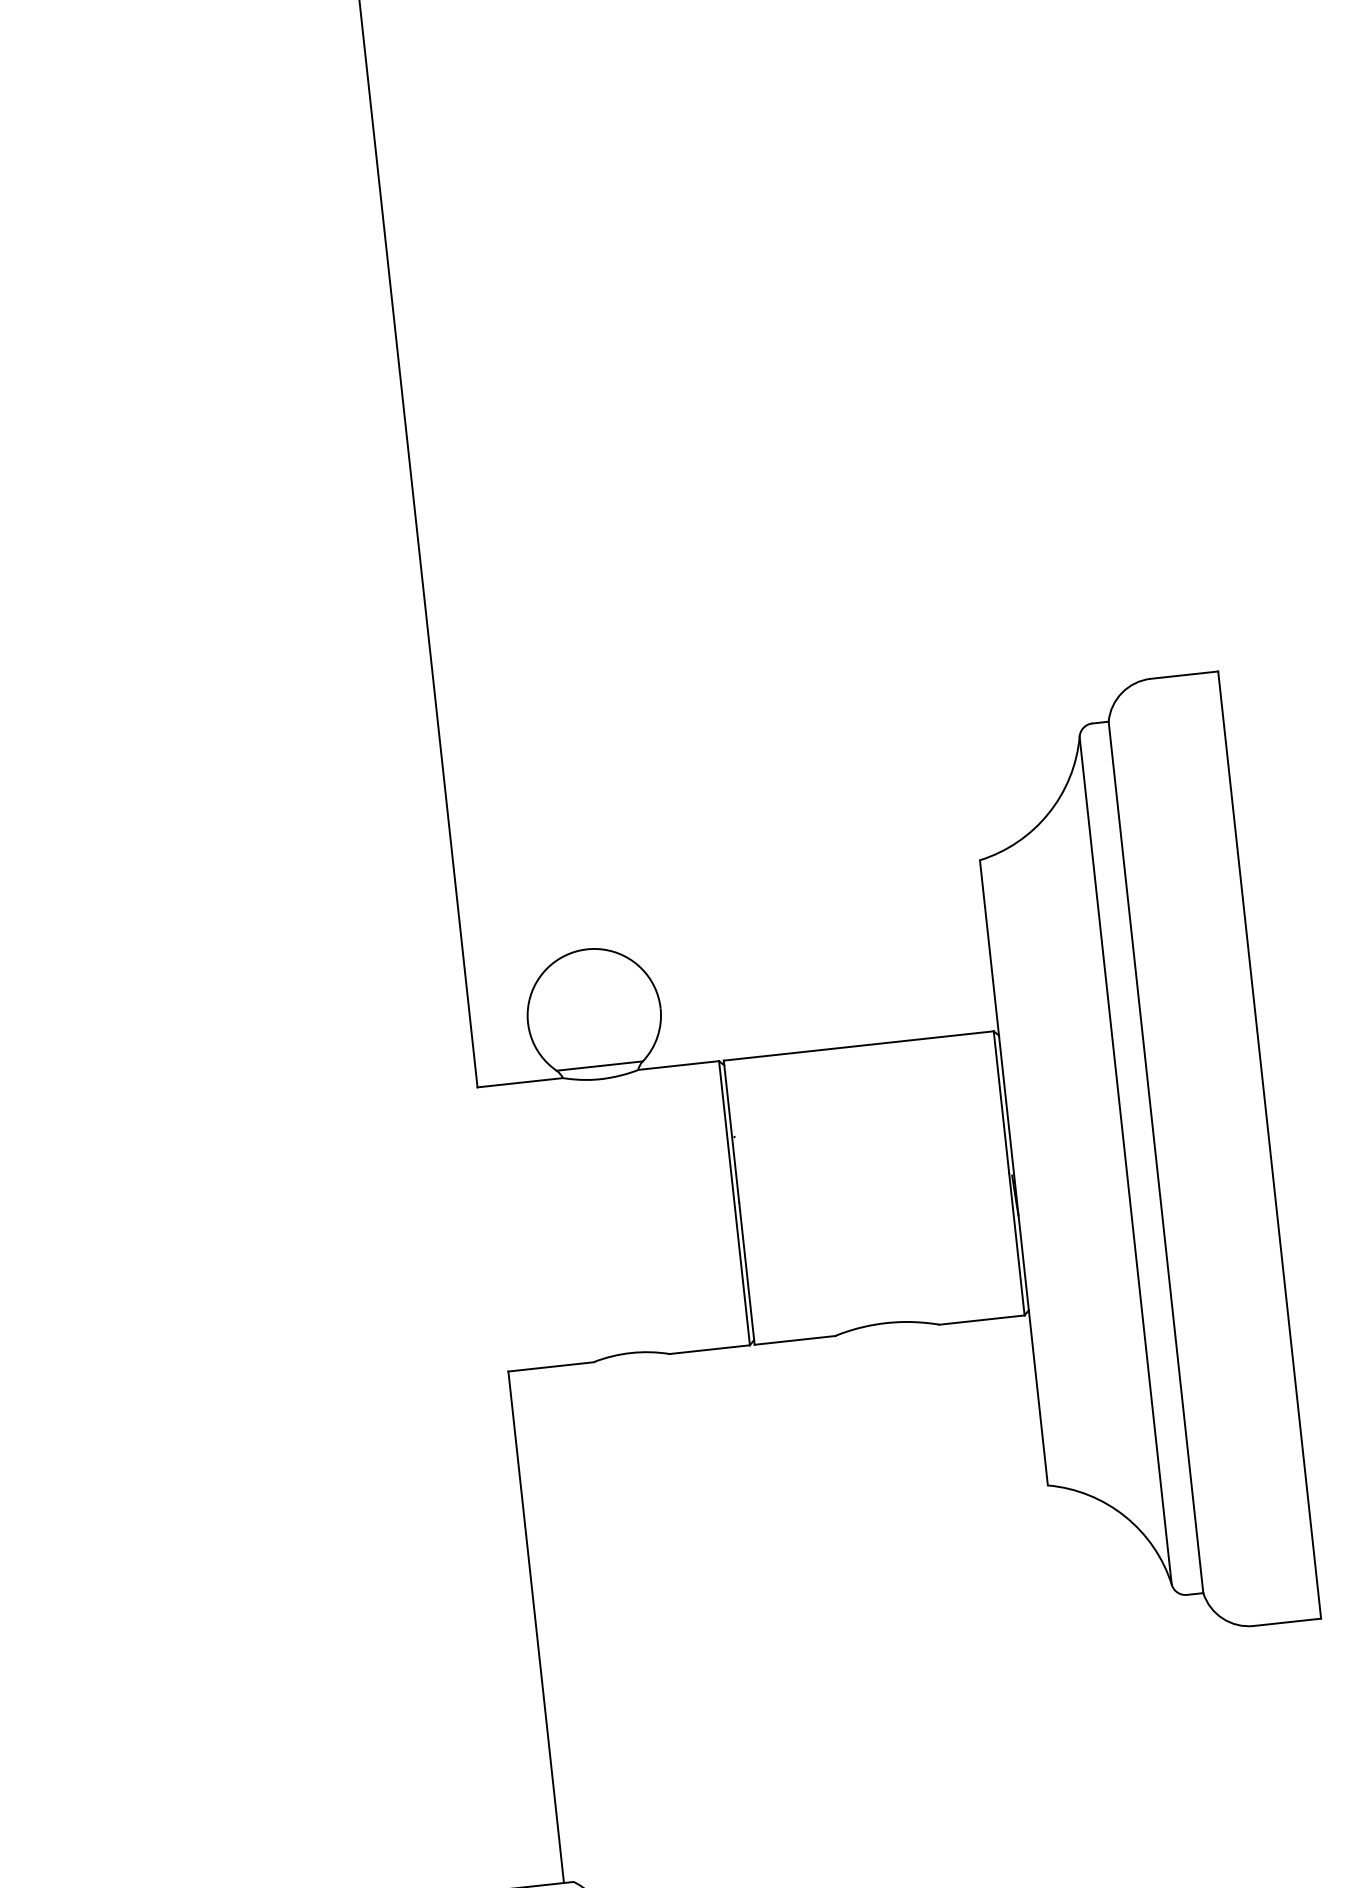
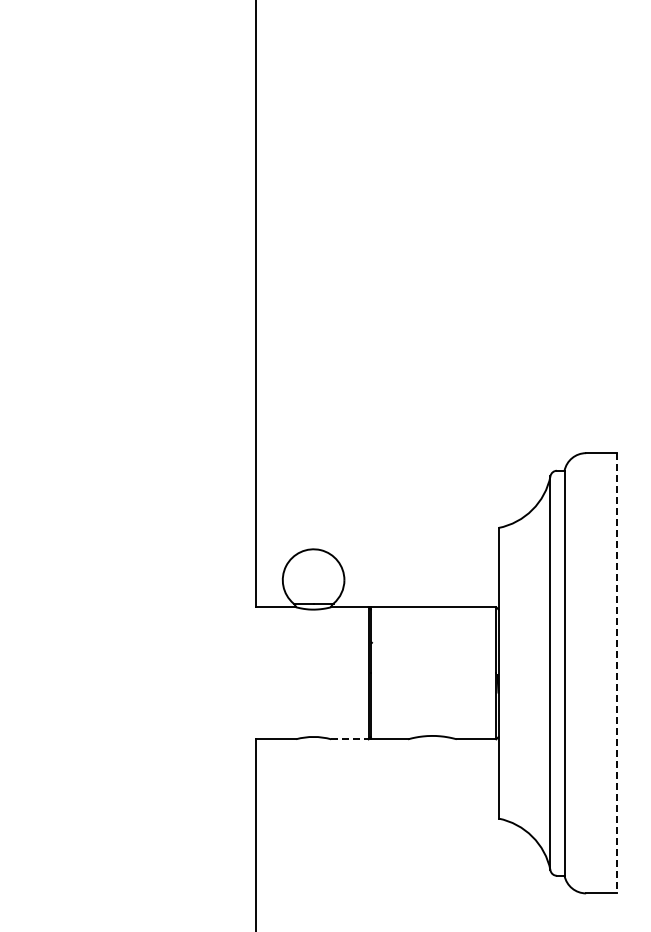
line: (1269, 1145) -> (617, 673), solid -> dashed
line: (708, 1350) -> (349, 739), solid -> dashed

